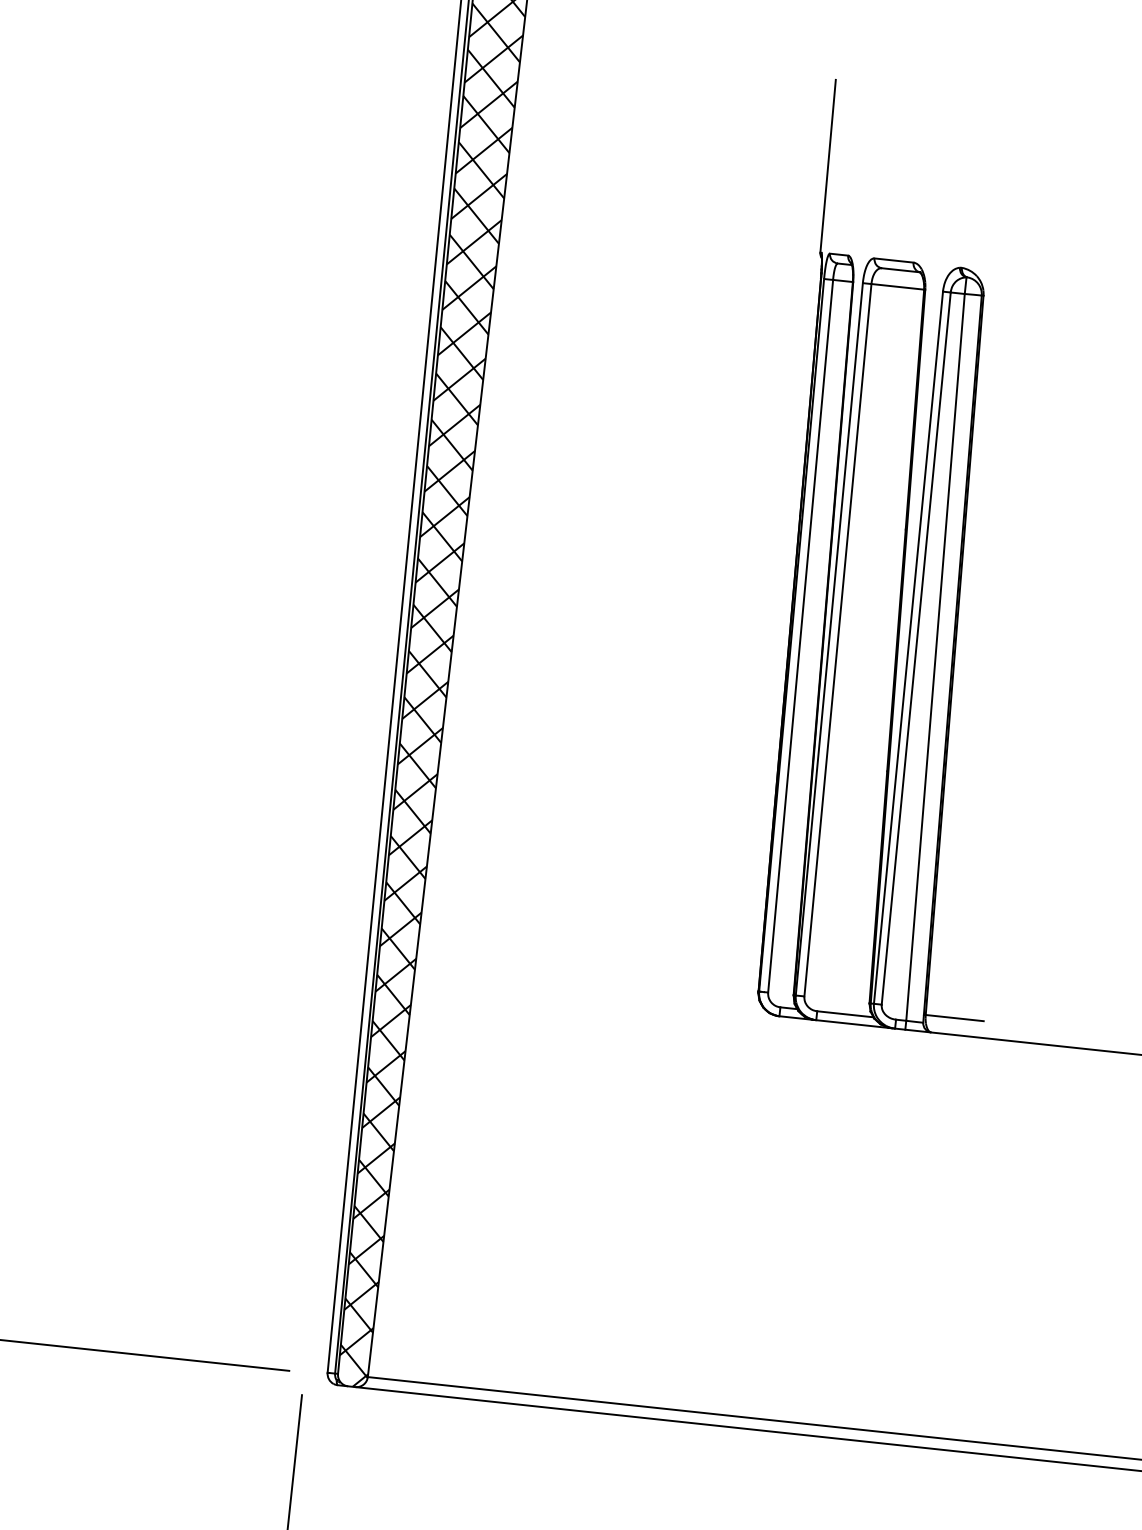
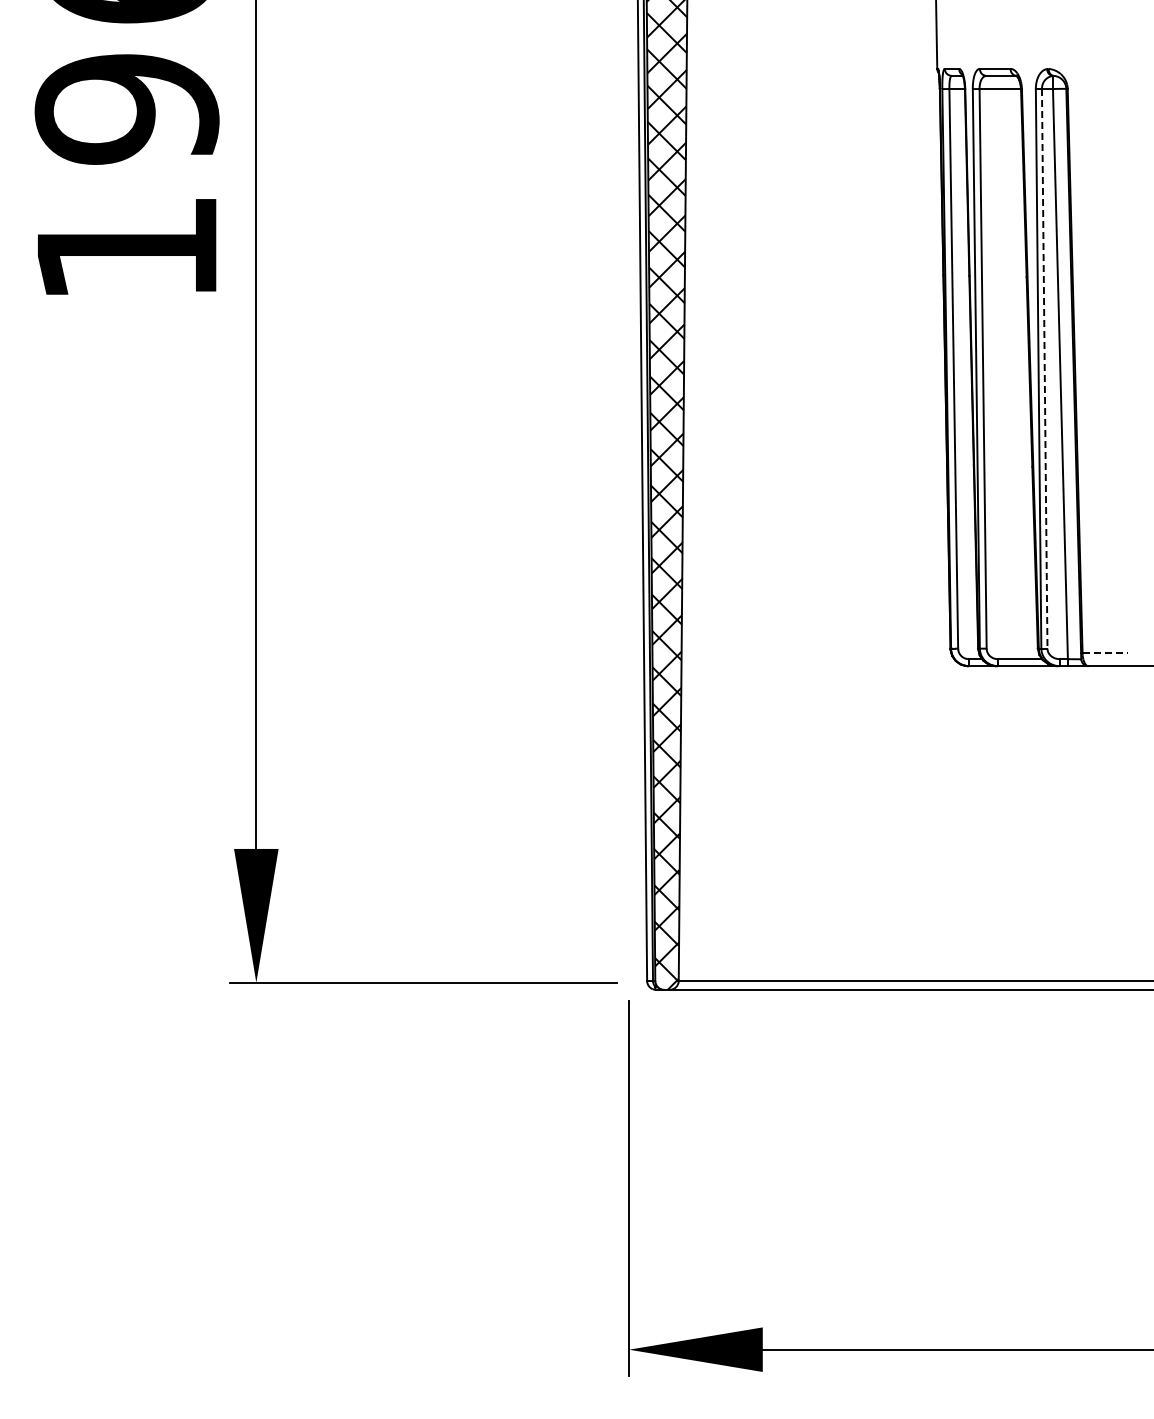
line: (916, 648) -> (1044, 368), solid -> dashed
line: (954, 1018) -> (1105, 653), solid -> dashed

